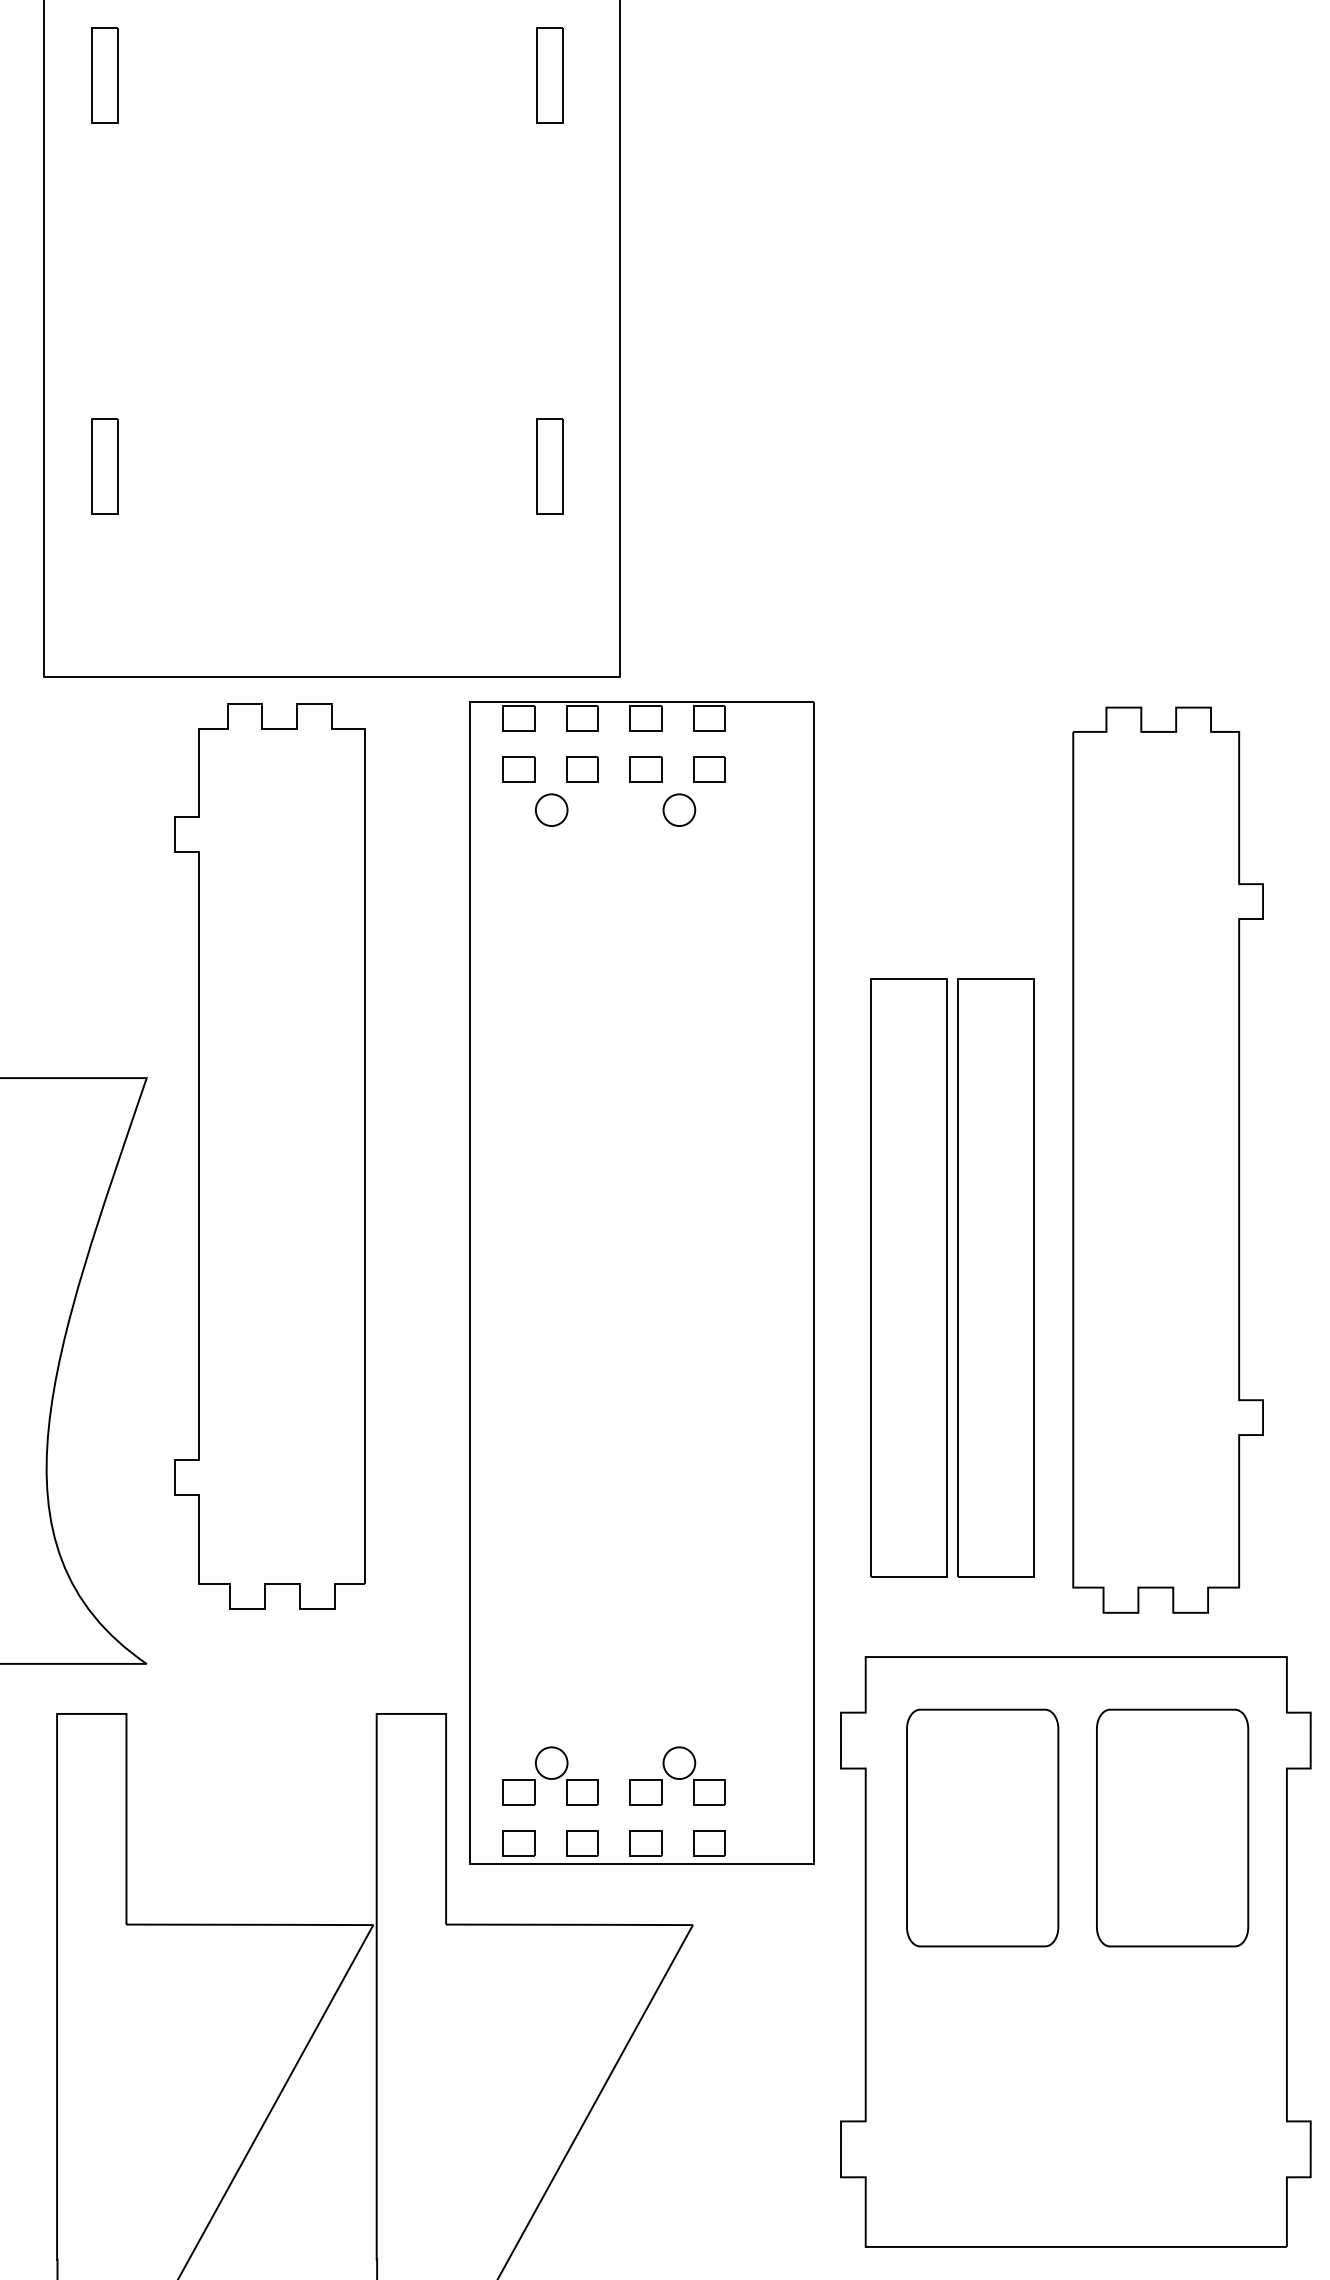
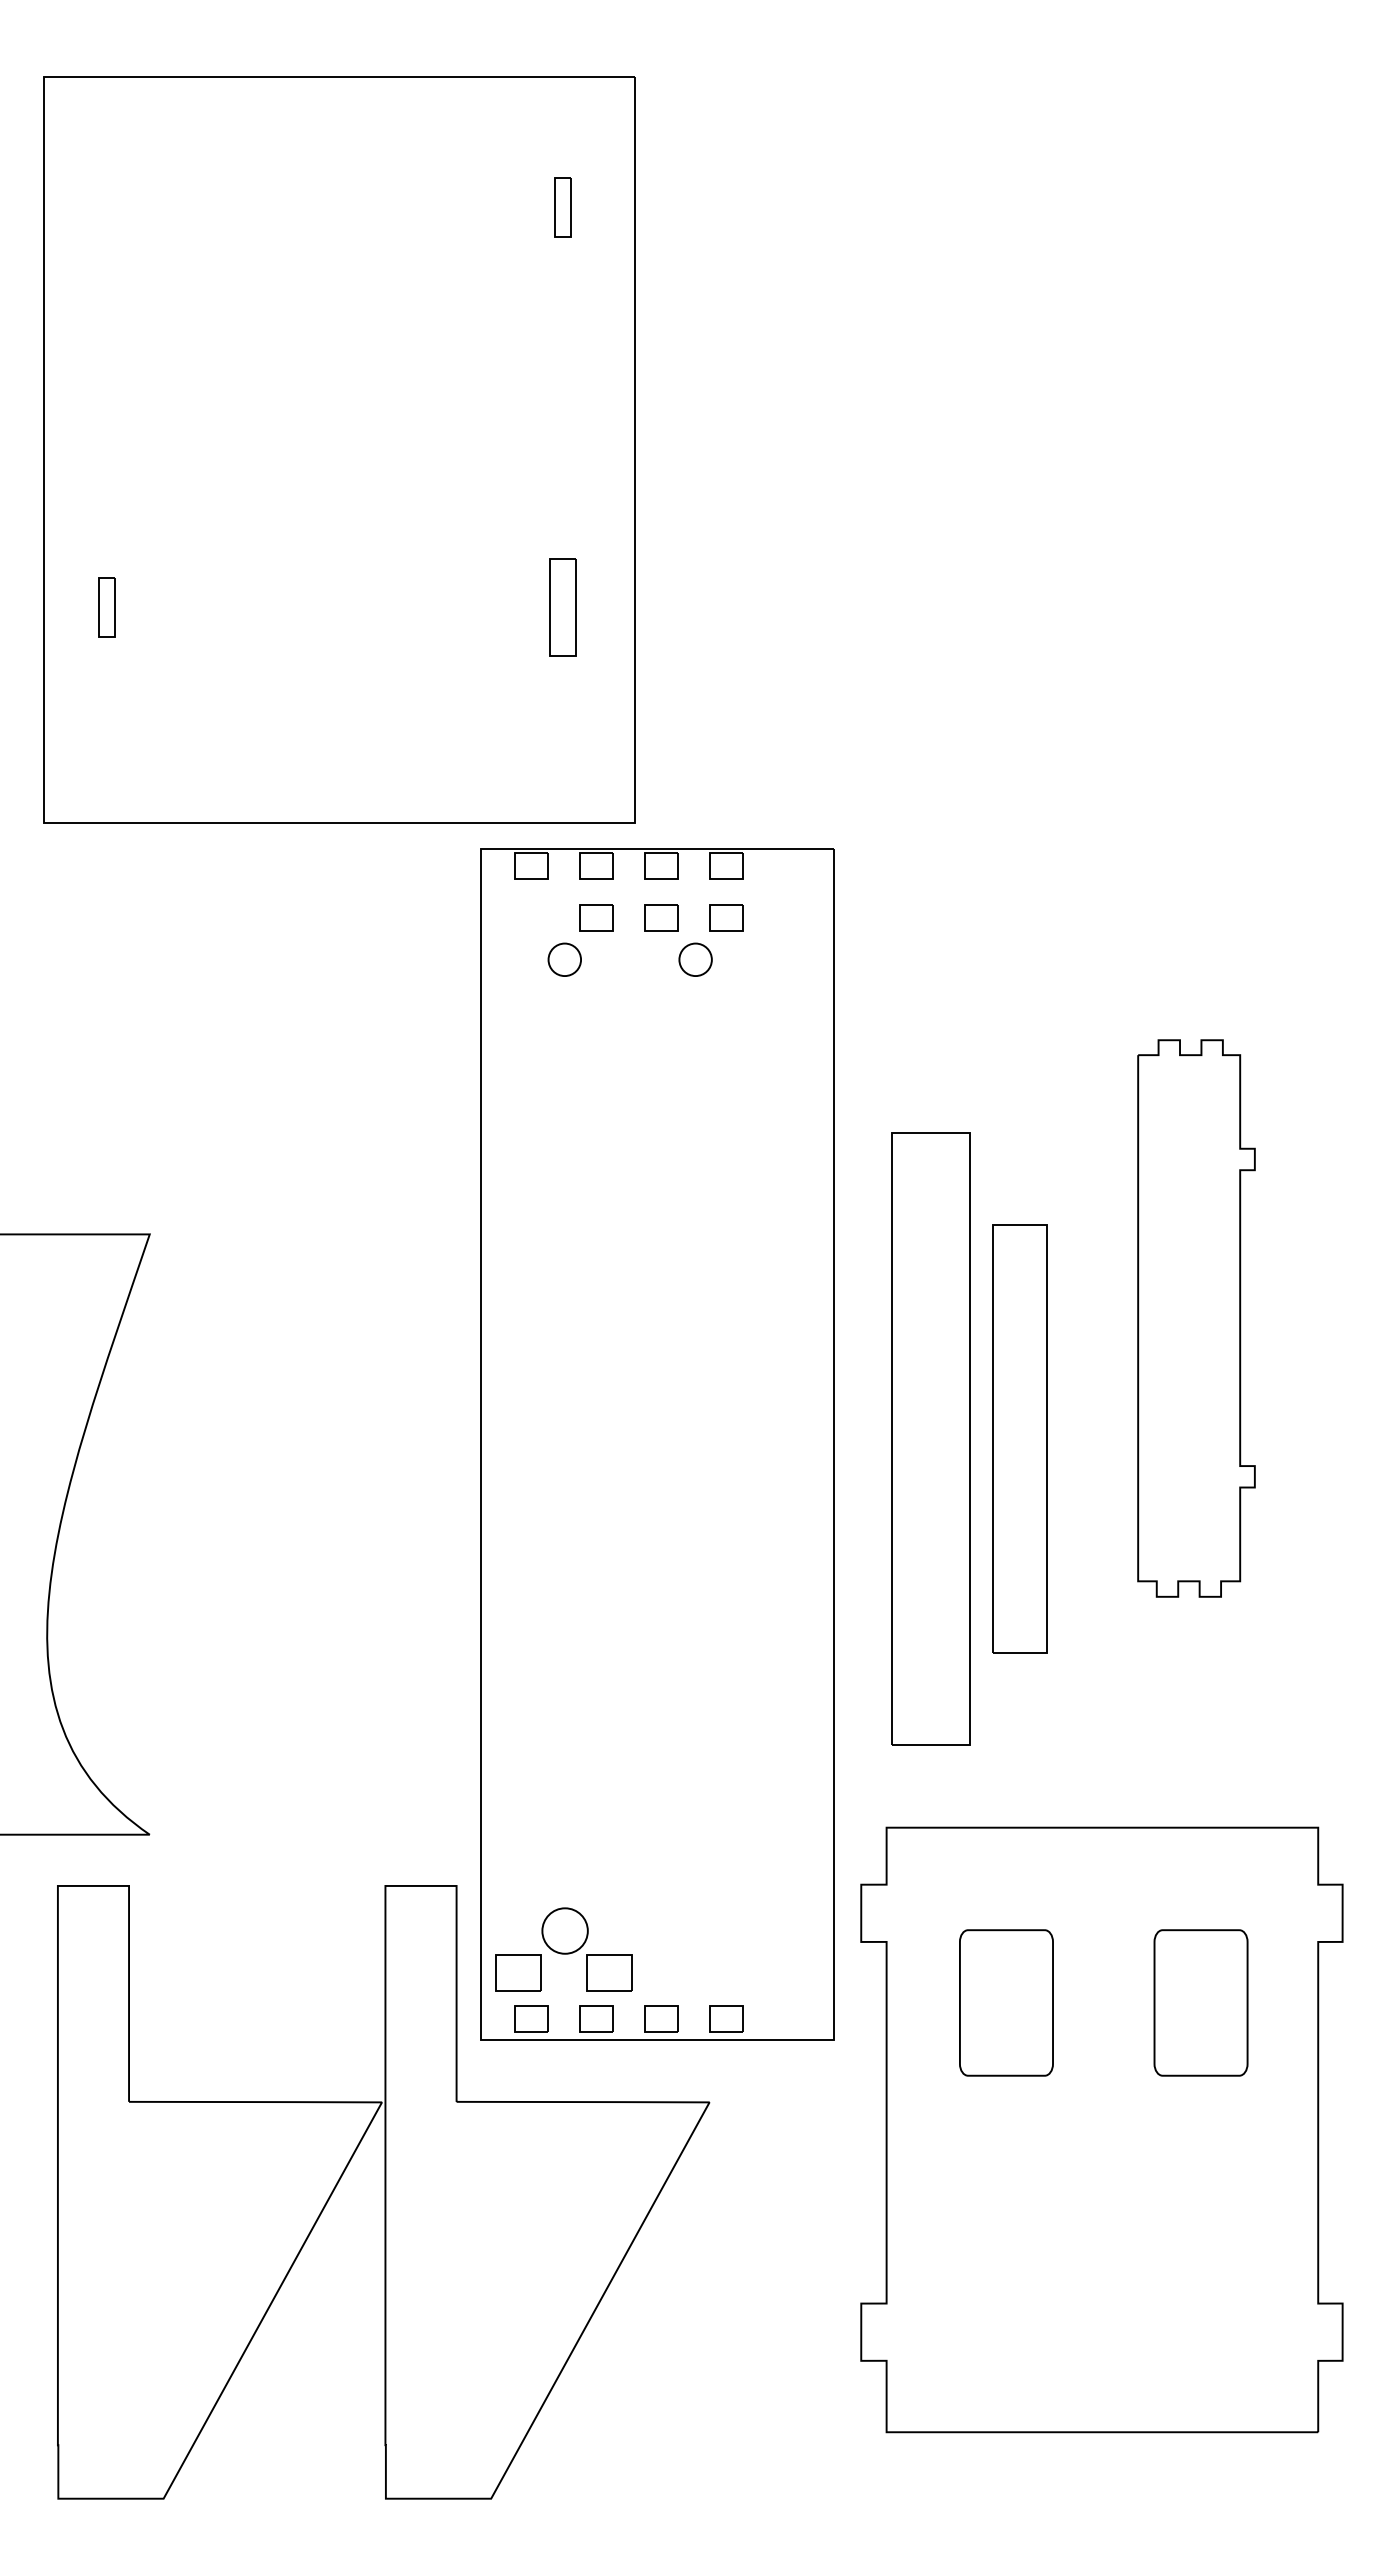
part: (104, 76) -> (106, 207), removed
part: (549, 76) -> (562, 207), size x0.6
part: (104, 466) -> (106, 607), size x0.6
part: (519, 768) -> (531, 917), removed
part: (270, 1156) -> (276, 1314), removed
part: (1168, 1160) -> (1196, 1318), size x0.6
part: (995, 1277) -> (1019, 1438), size x0.7
part: (550, 1775) -> (563, 1949), size x1.4
part: (677, 1775) -> (693, 1949), removed
part: (982, 1827) -> (1006, 2002), size x0.6
part: (1172, 1827) -> (1200, 2002), size x0.6

